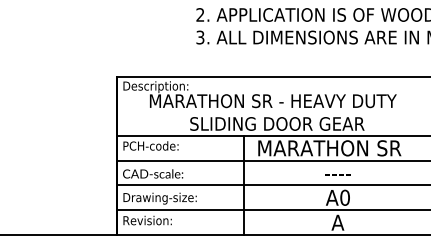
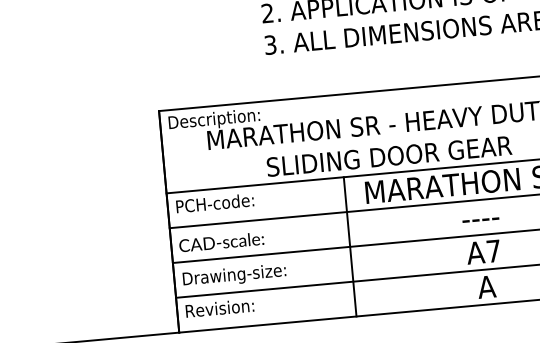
text: (344, 197) -> (492, 250), A0 -> A7

